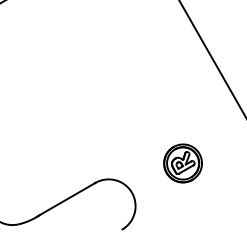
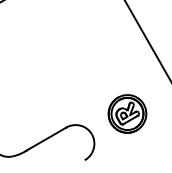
part: (183, 162) -> (127, 113), size x1.43

